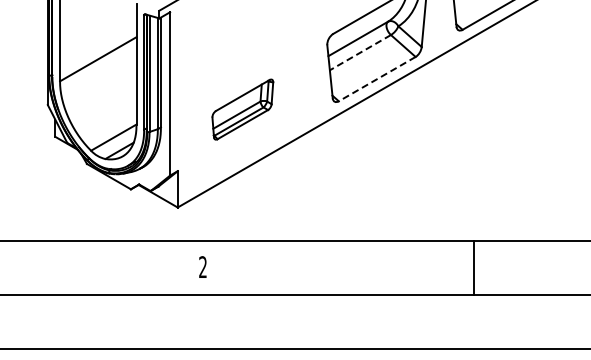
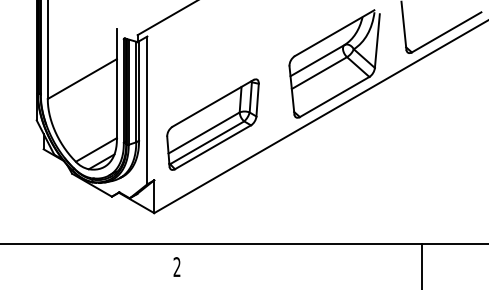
line: (359, 52) -> (318, 72), dashed -> solid
line: (376, 79) -> (333, 97), dashed -> solid
part: (242, 109) -> (212, 124), size x1.67

